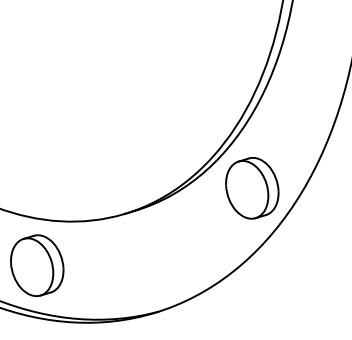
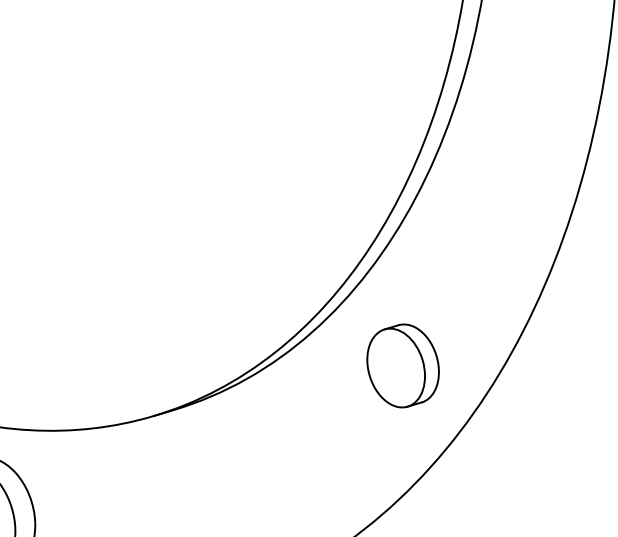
part: (252, 188) -> (403, 366), size x0.7

